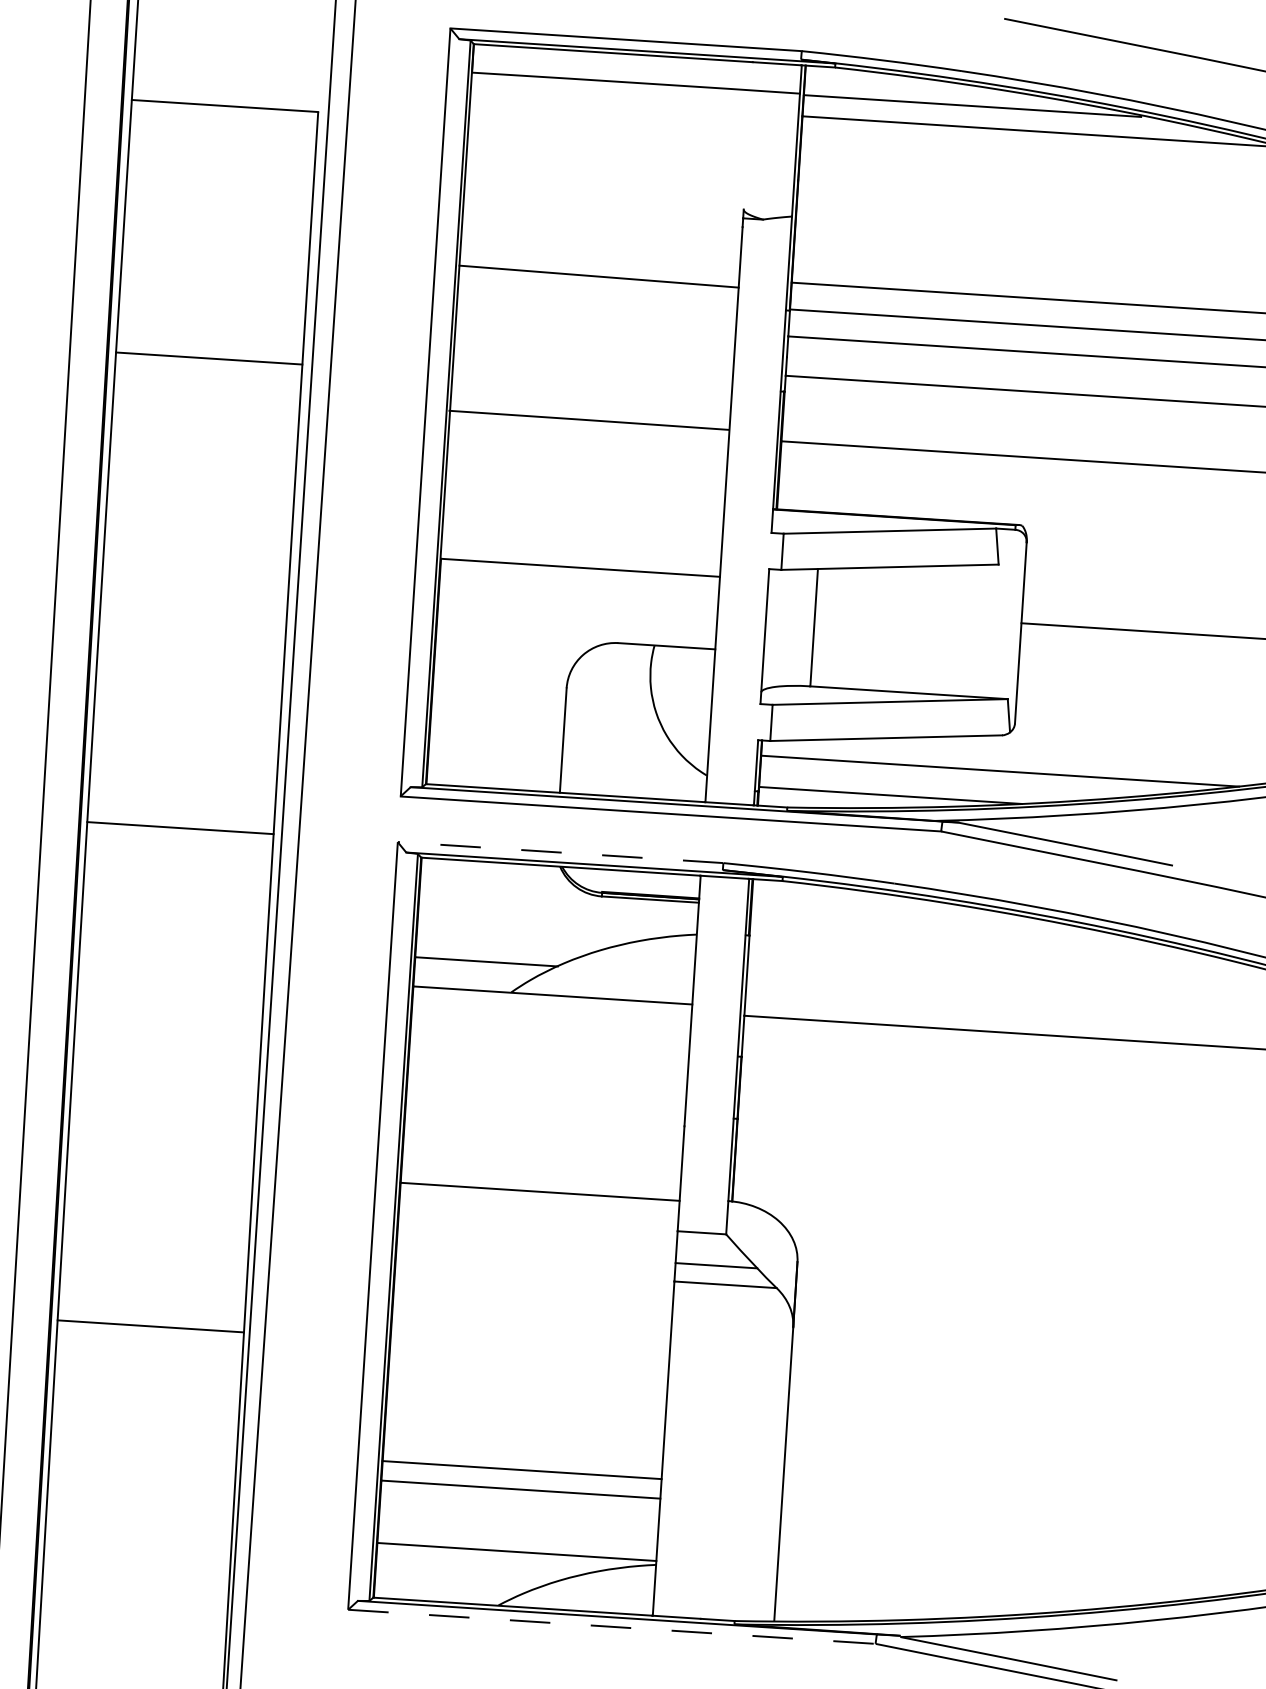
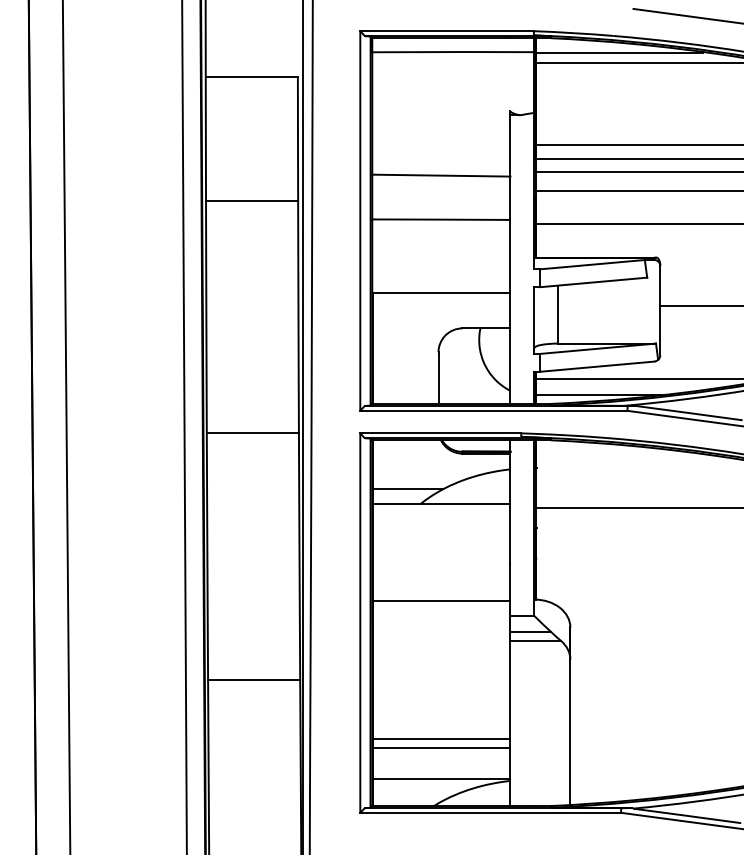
line: (599, 276) -> (441, 175), moved
line: (560, 852) -> (440, 433), dashed -> solid
line: (613, 1626) -> (491, 812), dashed -> solid

